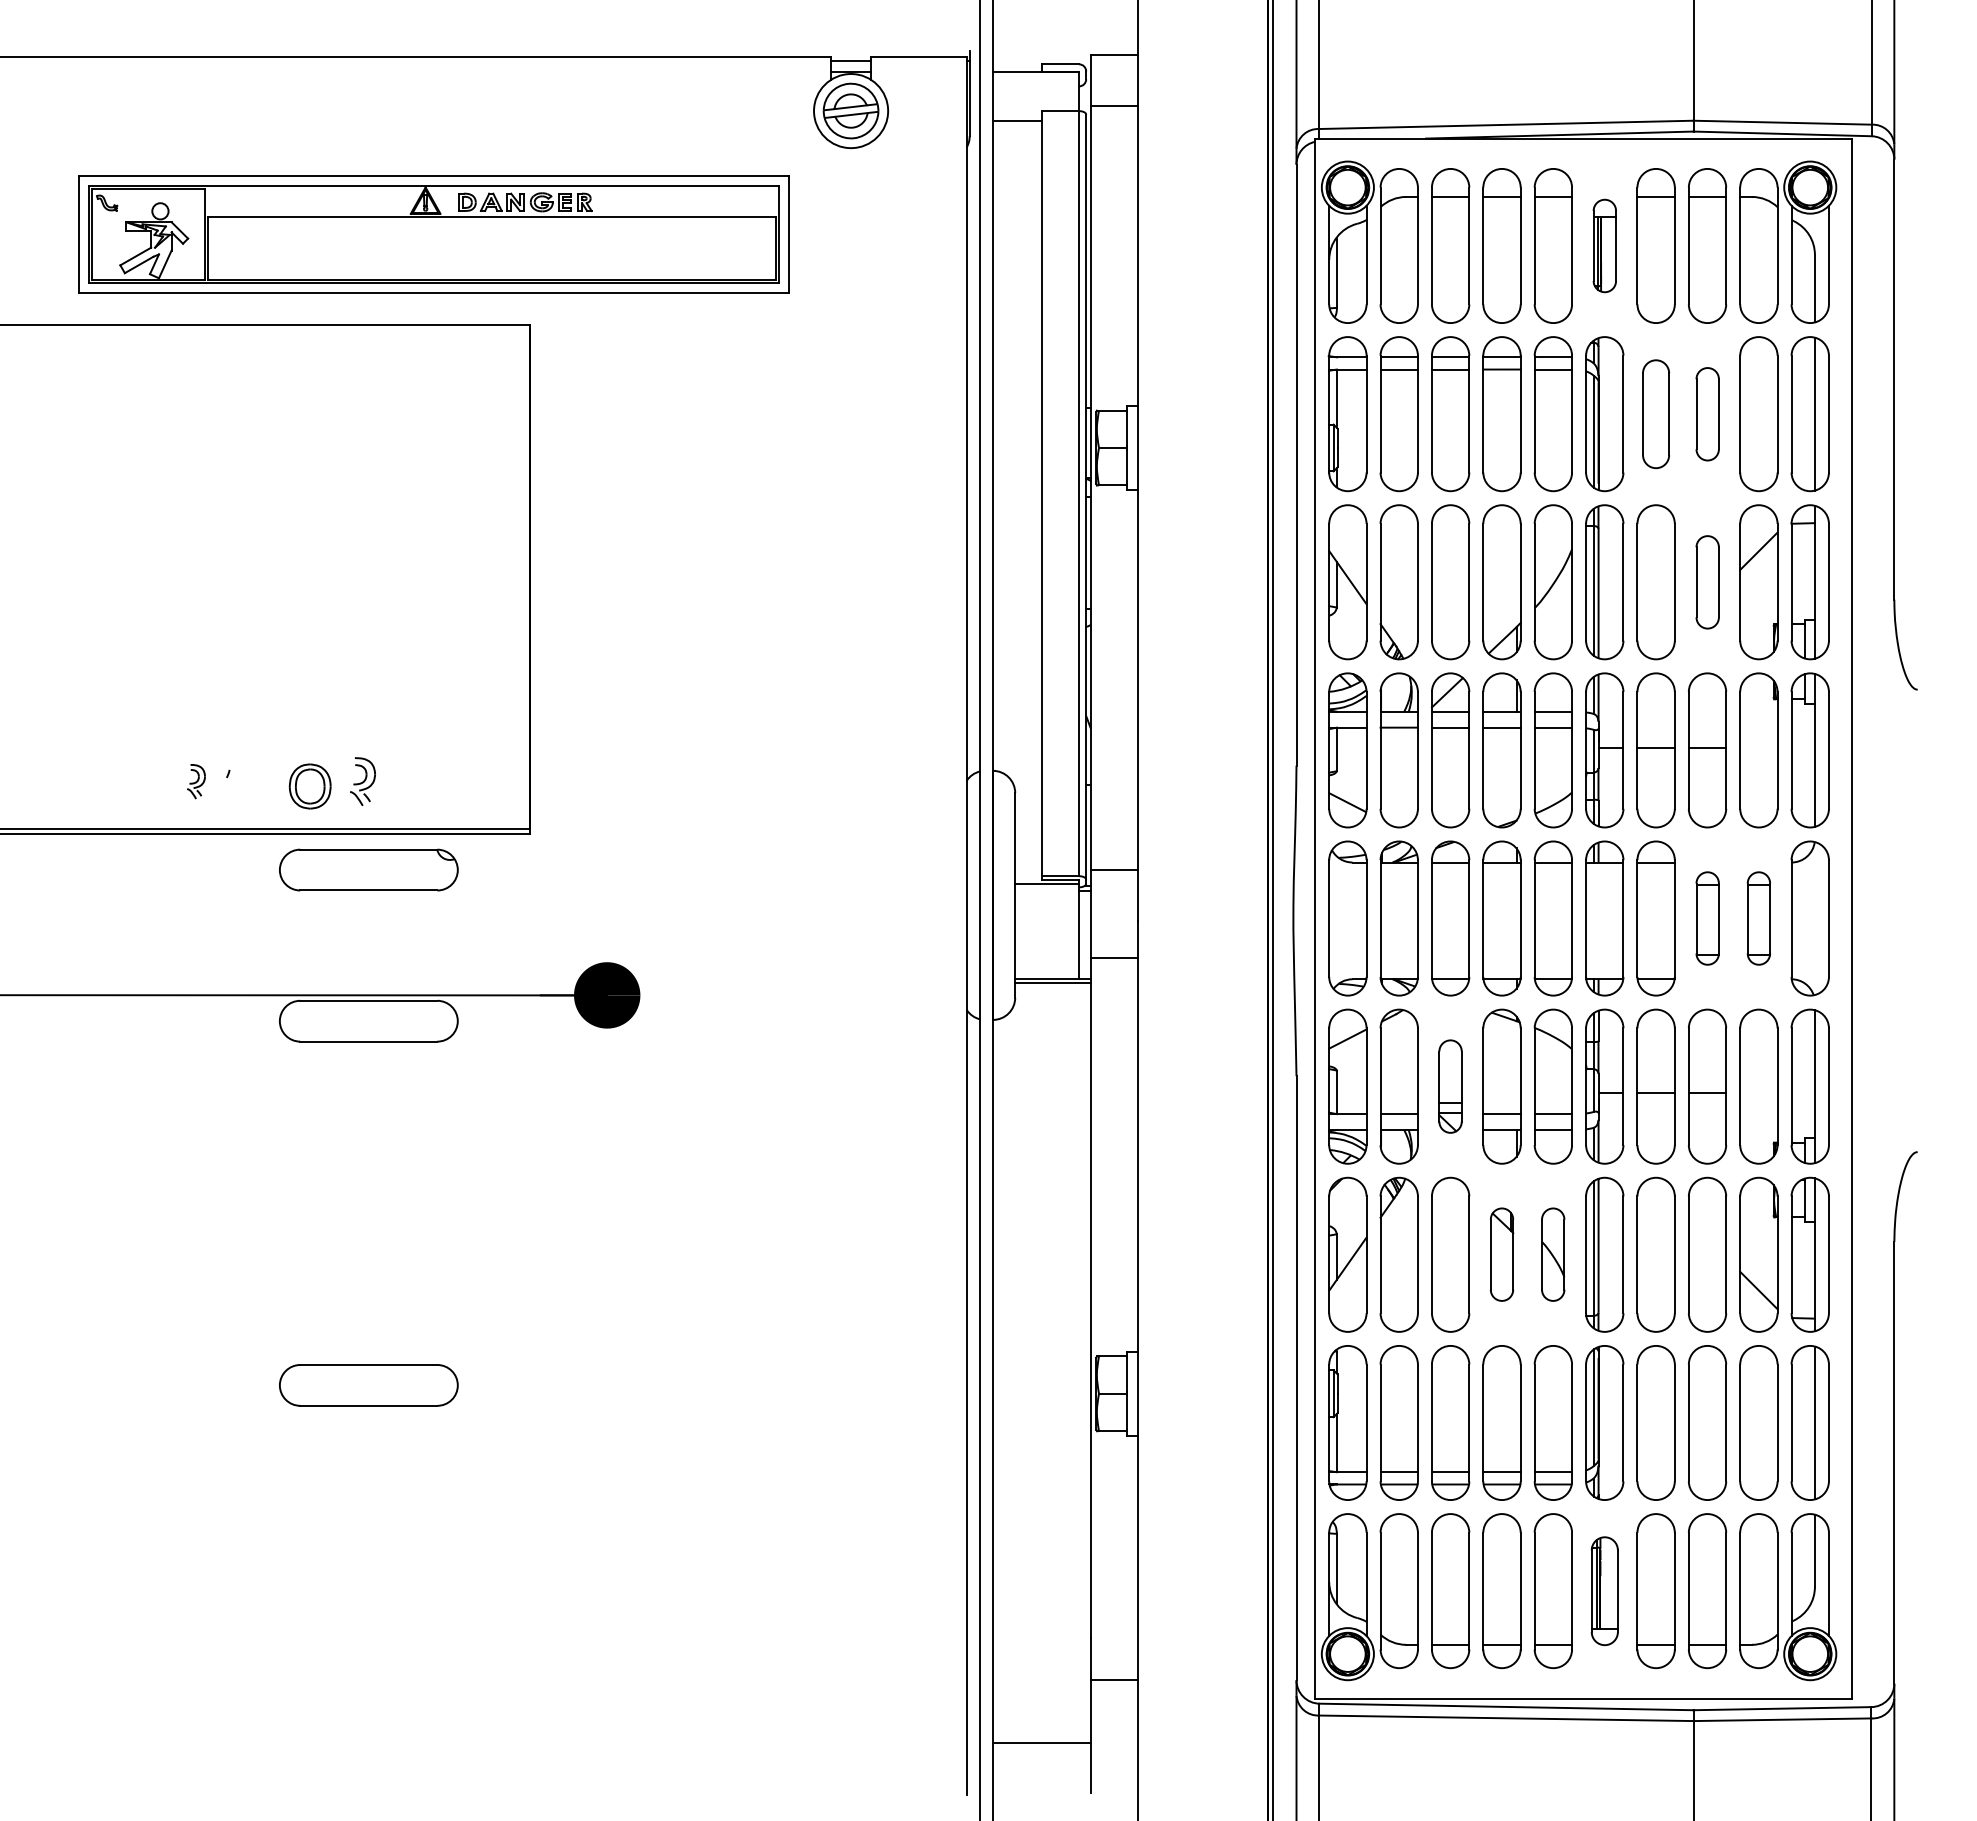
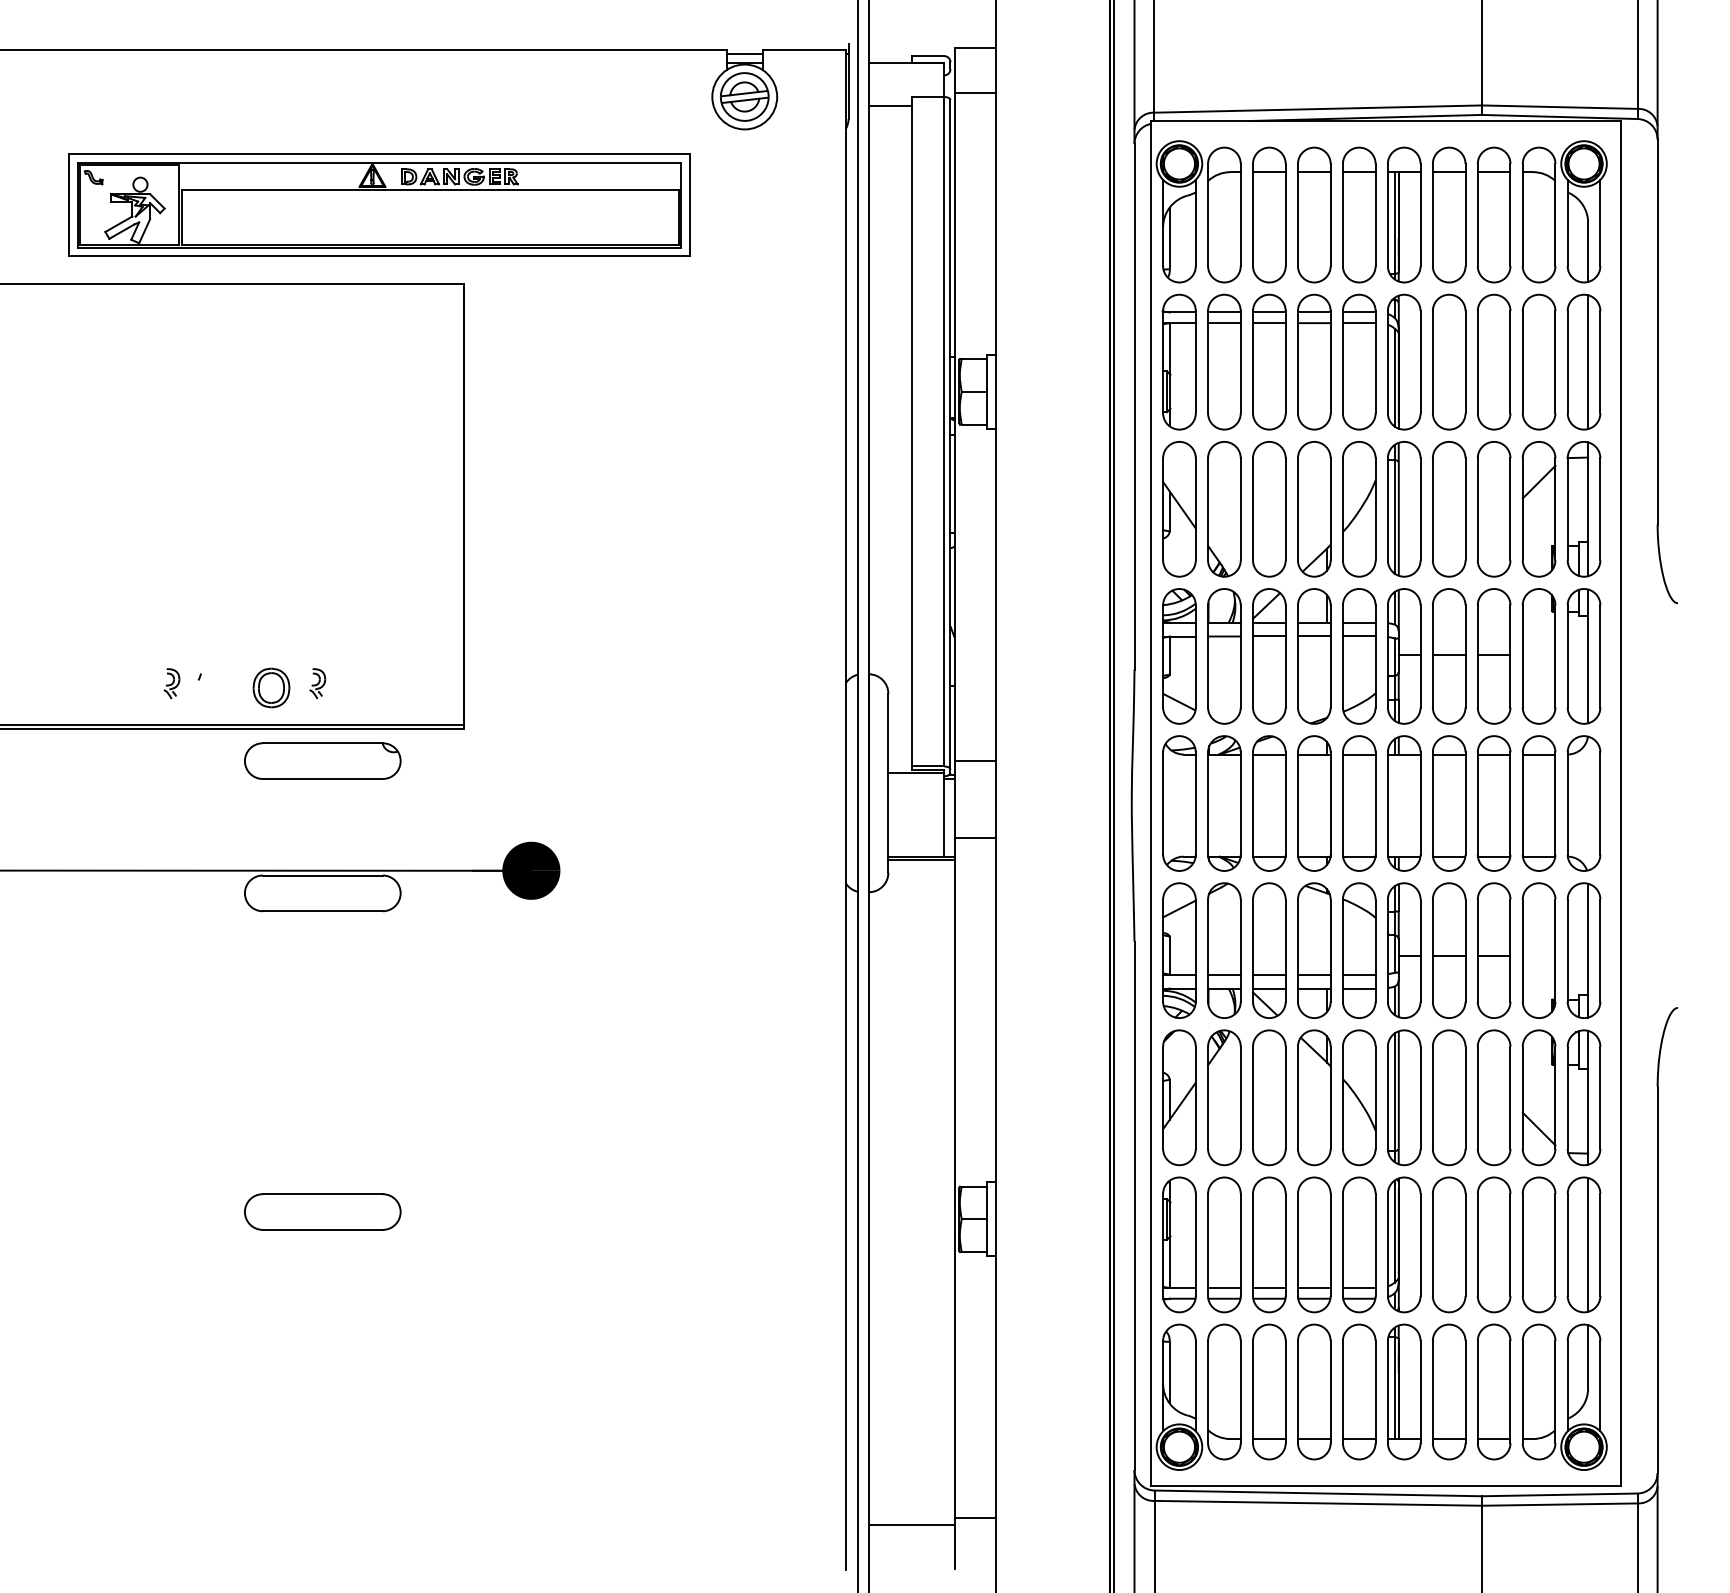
part: (1604, 245) -> (1404, 214), size x1.67
part: (1655, 414) -> (1448, 362), size x1.43
part: (1707, 414) -> (1494, 362), size x1.67
part: (1707, 582) -> (1494, 509), size x1.67
part: (362, 781) -> (317, 683), size x0.71
part: (1707, 918) -> (1494, 803), size x1.67
part: (1758, 918) -> (1538, 803), size x1.67
part: (1450, 1086) -> (1269, 950), size x1.67
part: (1501, 1254) -> (1313, 1097), size x1.67
part: (1552, 1254) -> (1358, 1097), size x1.67
part: (1604, 1591) -> (1404, 1392), size x1.43
line: (1114, 1679) -> (975, 1517), moved

